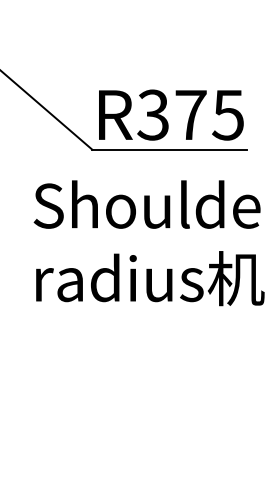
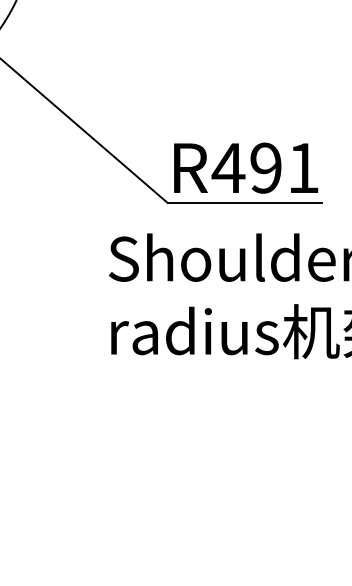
text: (189, 114) -> (264, 167), R375 -> R491

